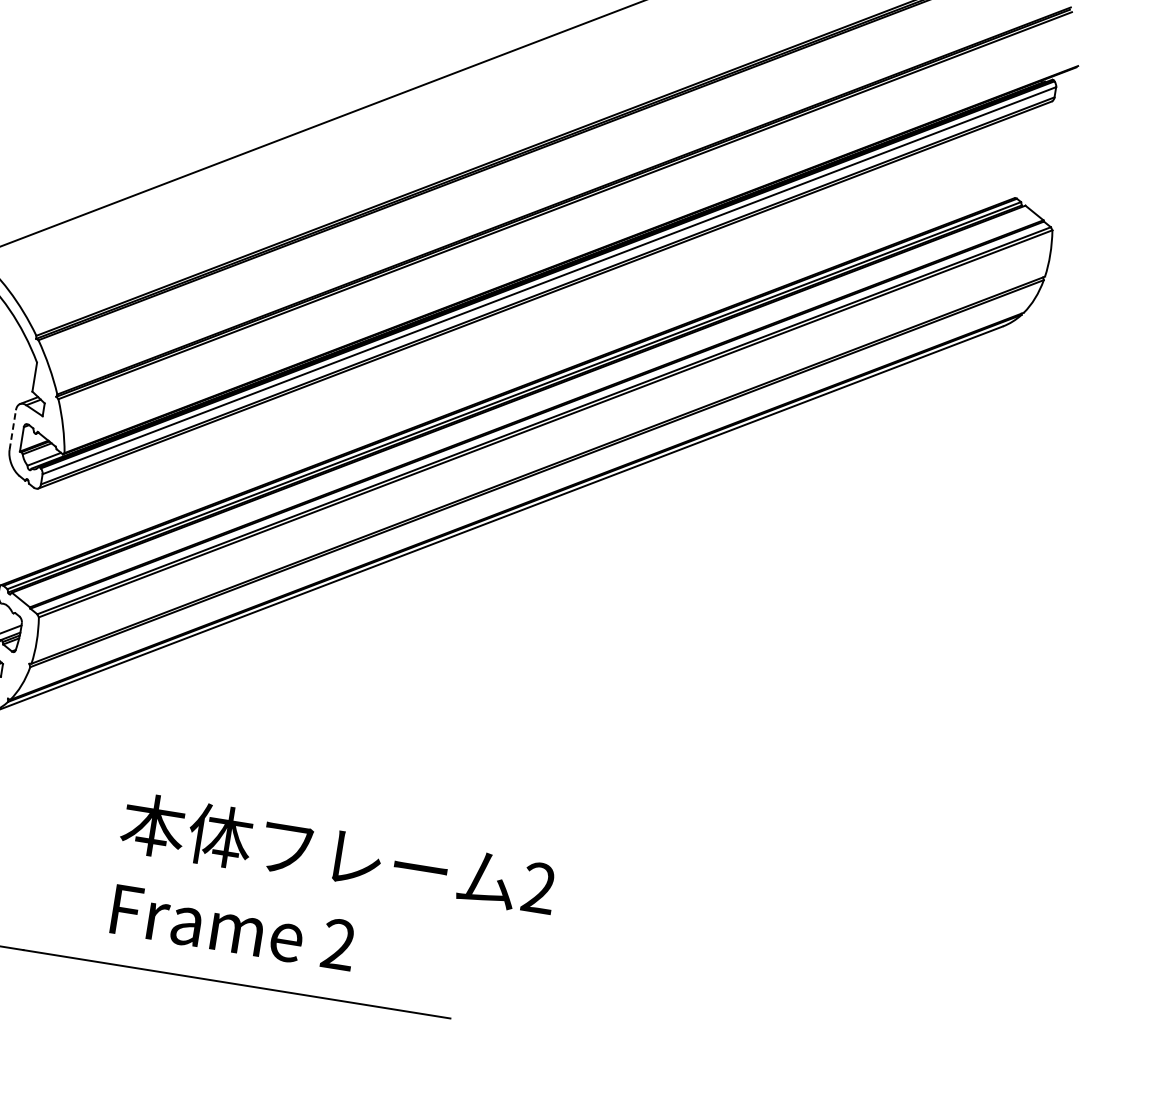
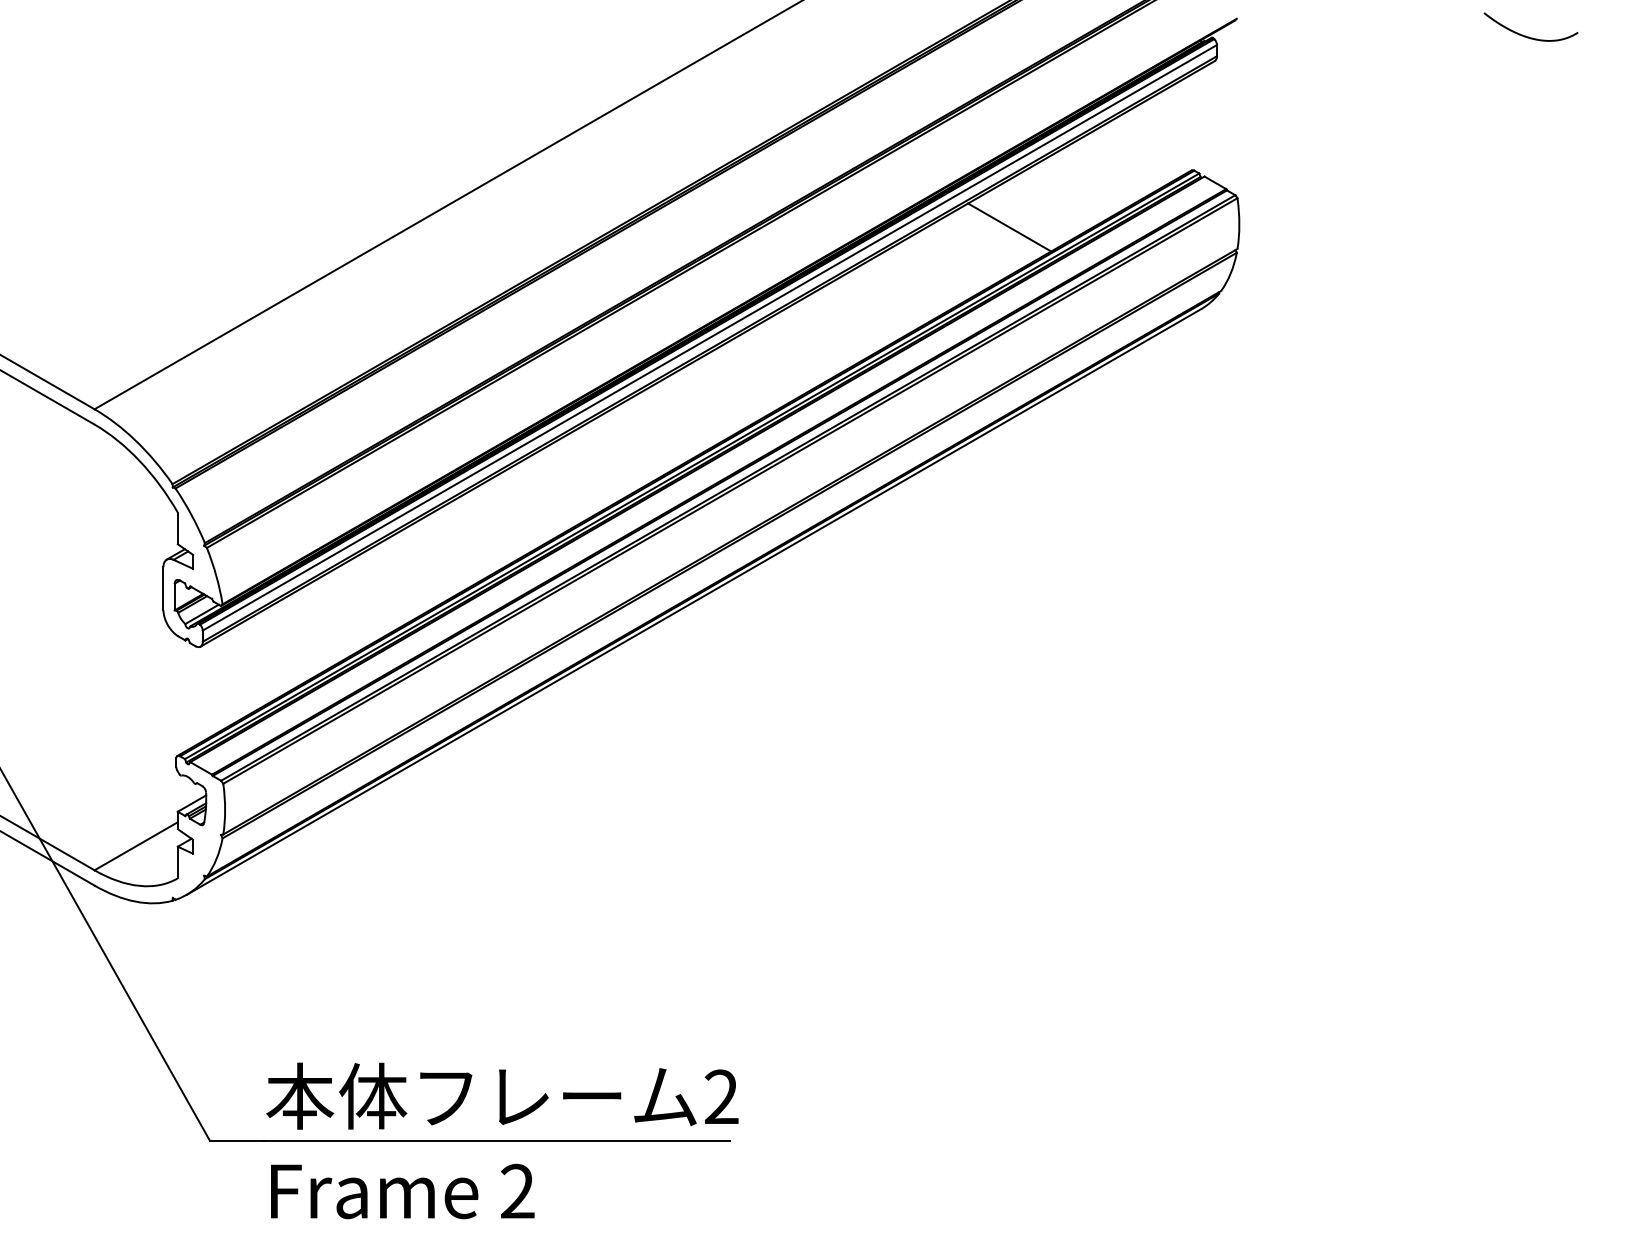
line: (839, 223) -> (1009, 227), added
line: (12, 429) -> (163, 588), dashed -> solid
text: (332, 895) -> (502, 1140), moved

